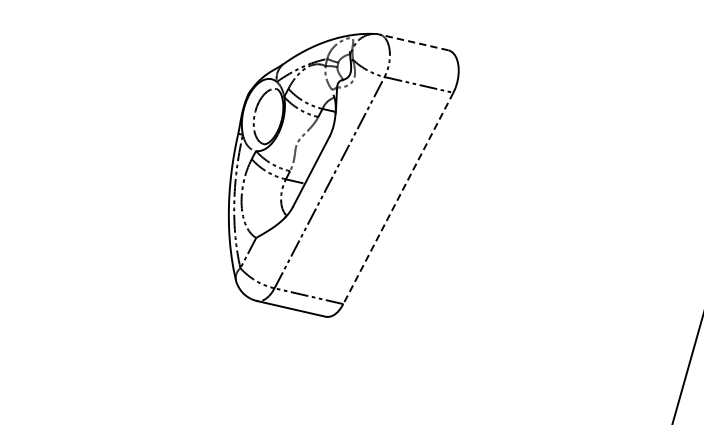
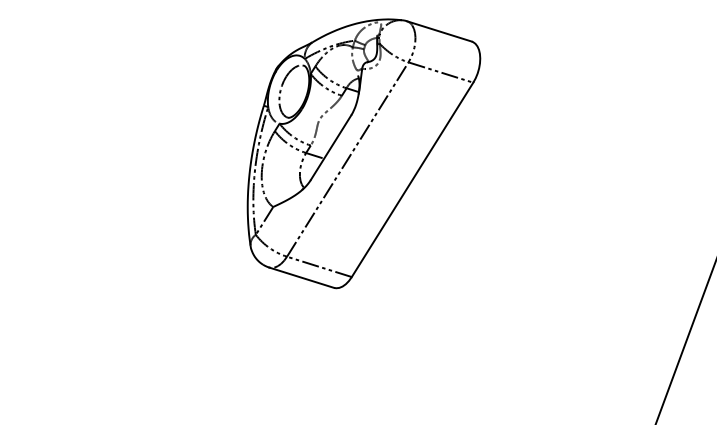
line: (414, 42) -> (439, 31), dashed -> solid
line: (398, 198) -> (412, 179), dashed -> solid

